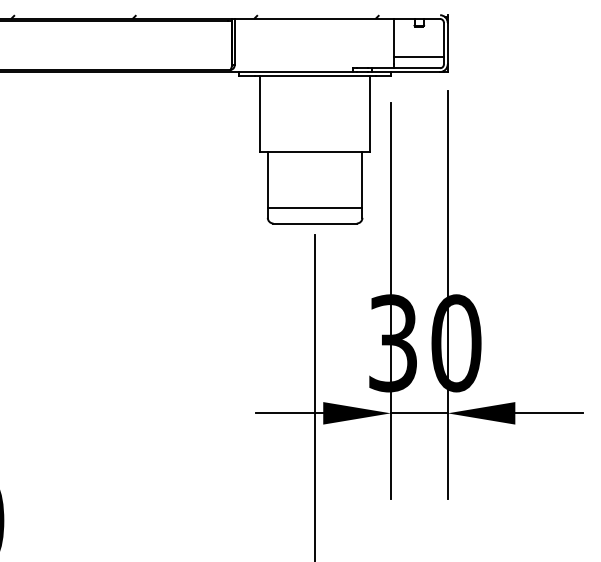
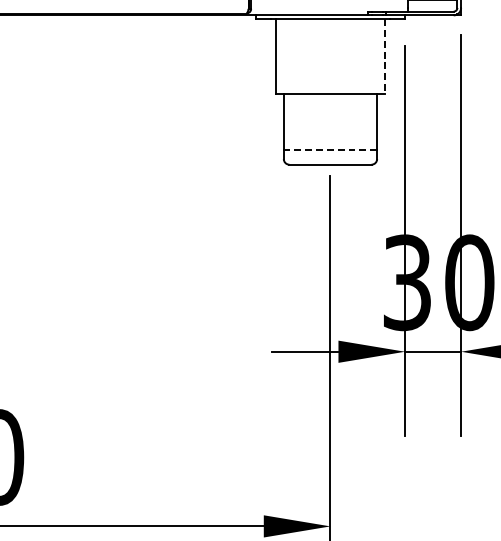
line: (370, 113) -> (385, 56), solid -> dashed
line: (314, 208) -> (329, 149), solid -> dashed

